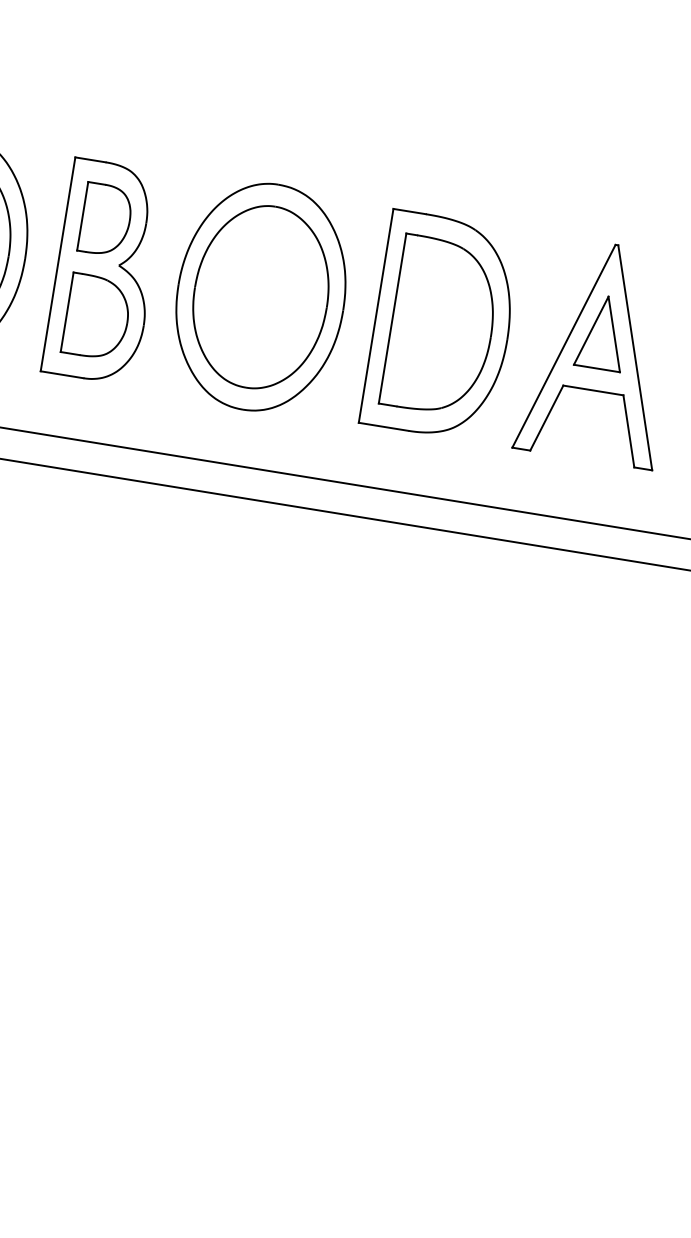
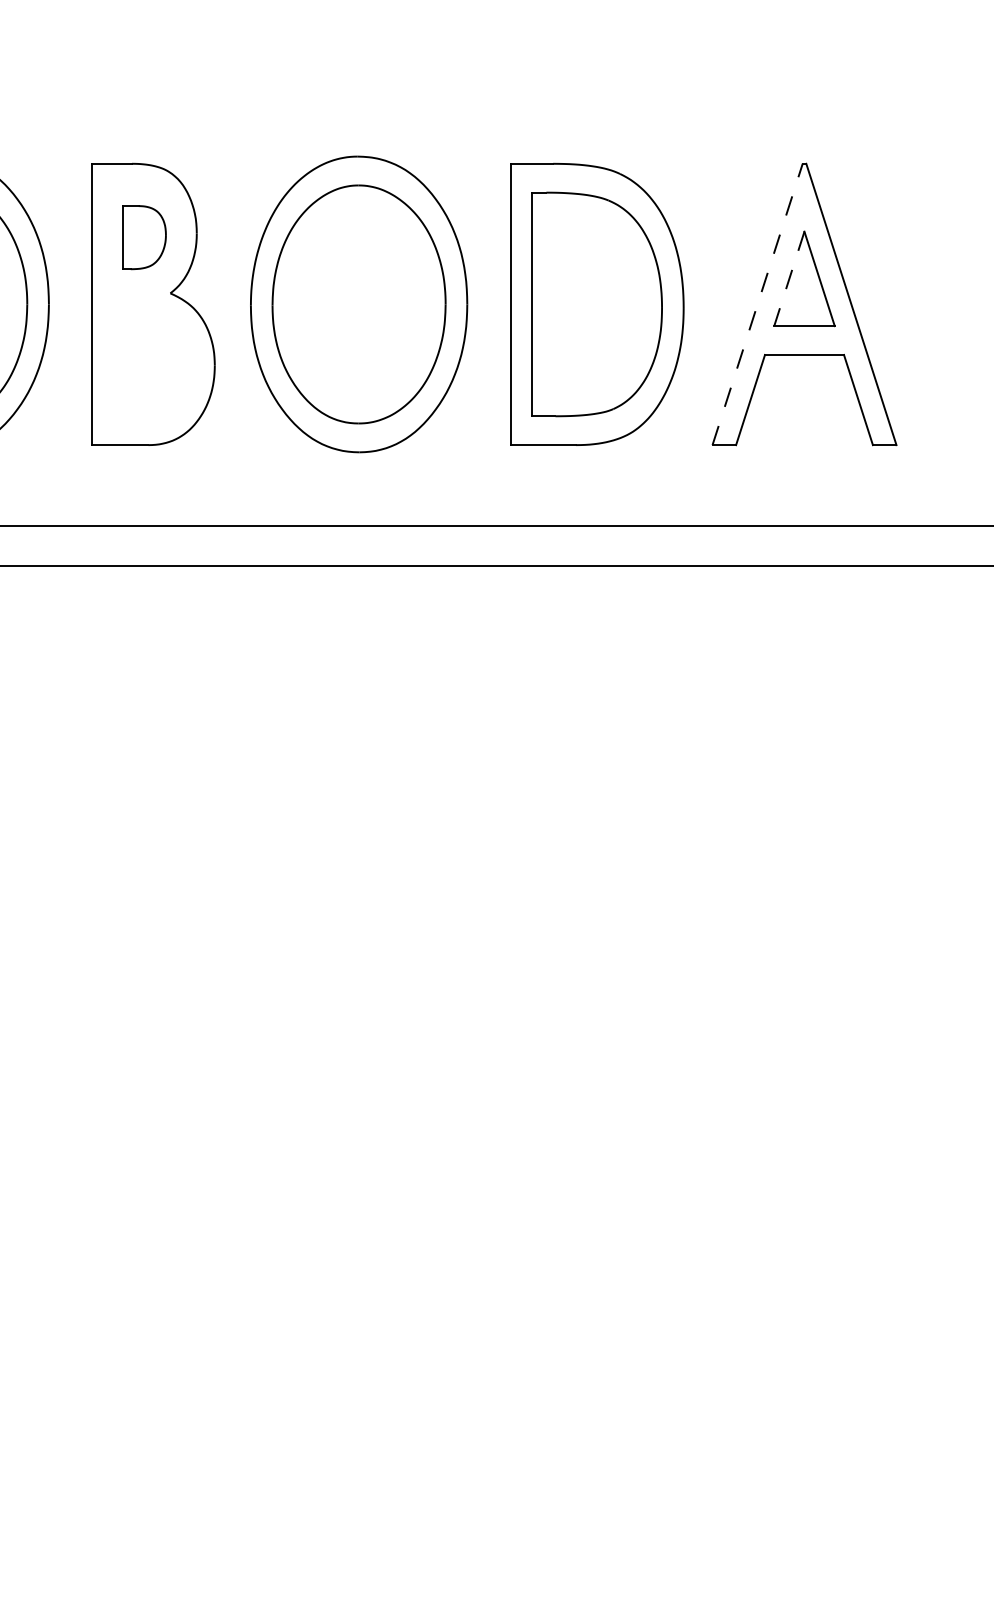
part: (106, 219) -> (144, 237), size x0.7
part: (97, 316) -> (153, 363), removed
line: (591, 330) -> (789, 278), solid -> dashed
line: (563, 346) -> (757, 304), solid -> dashed

